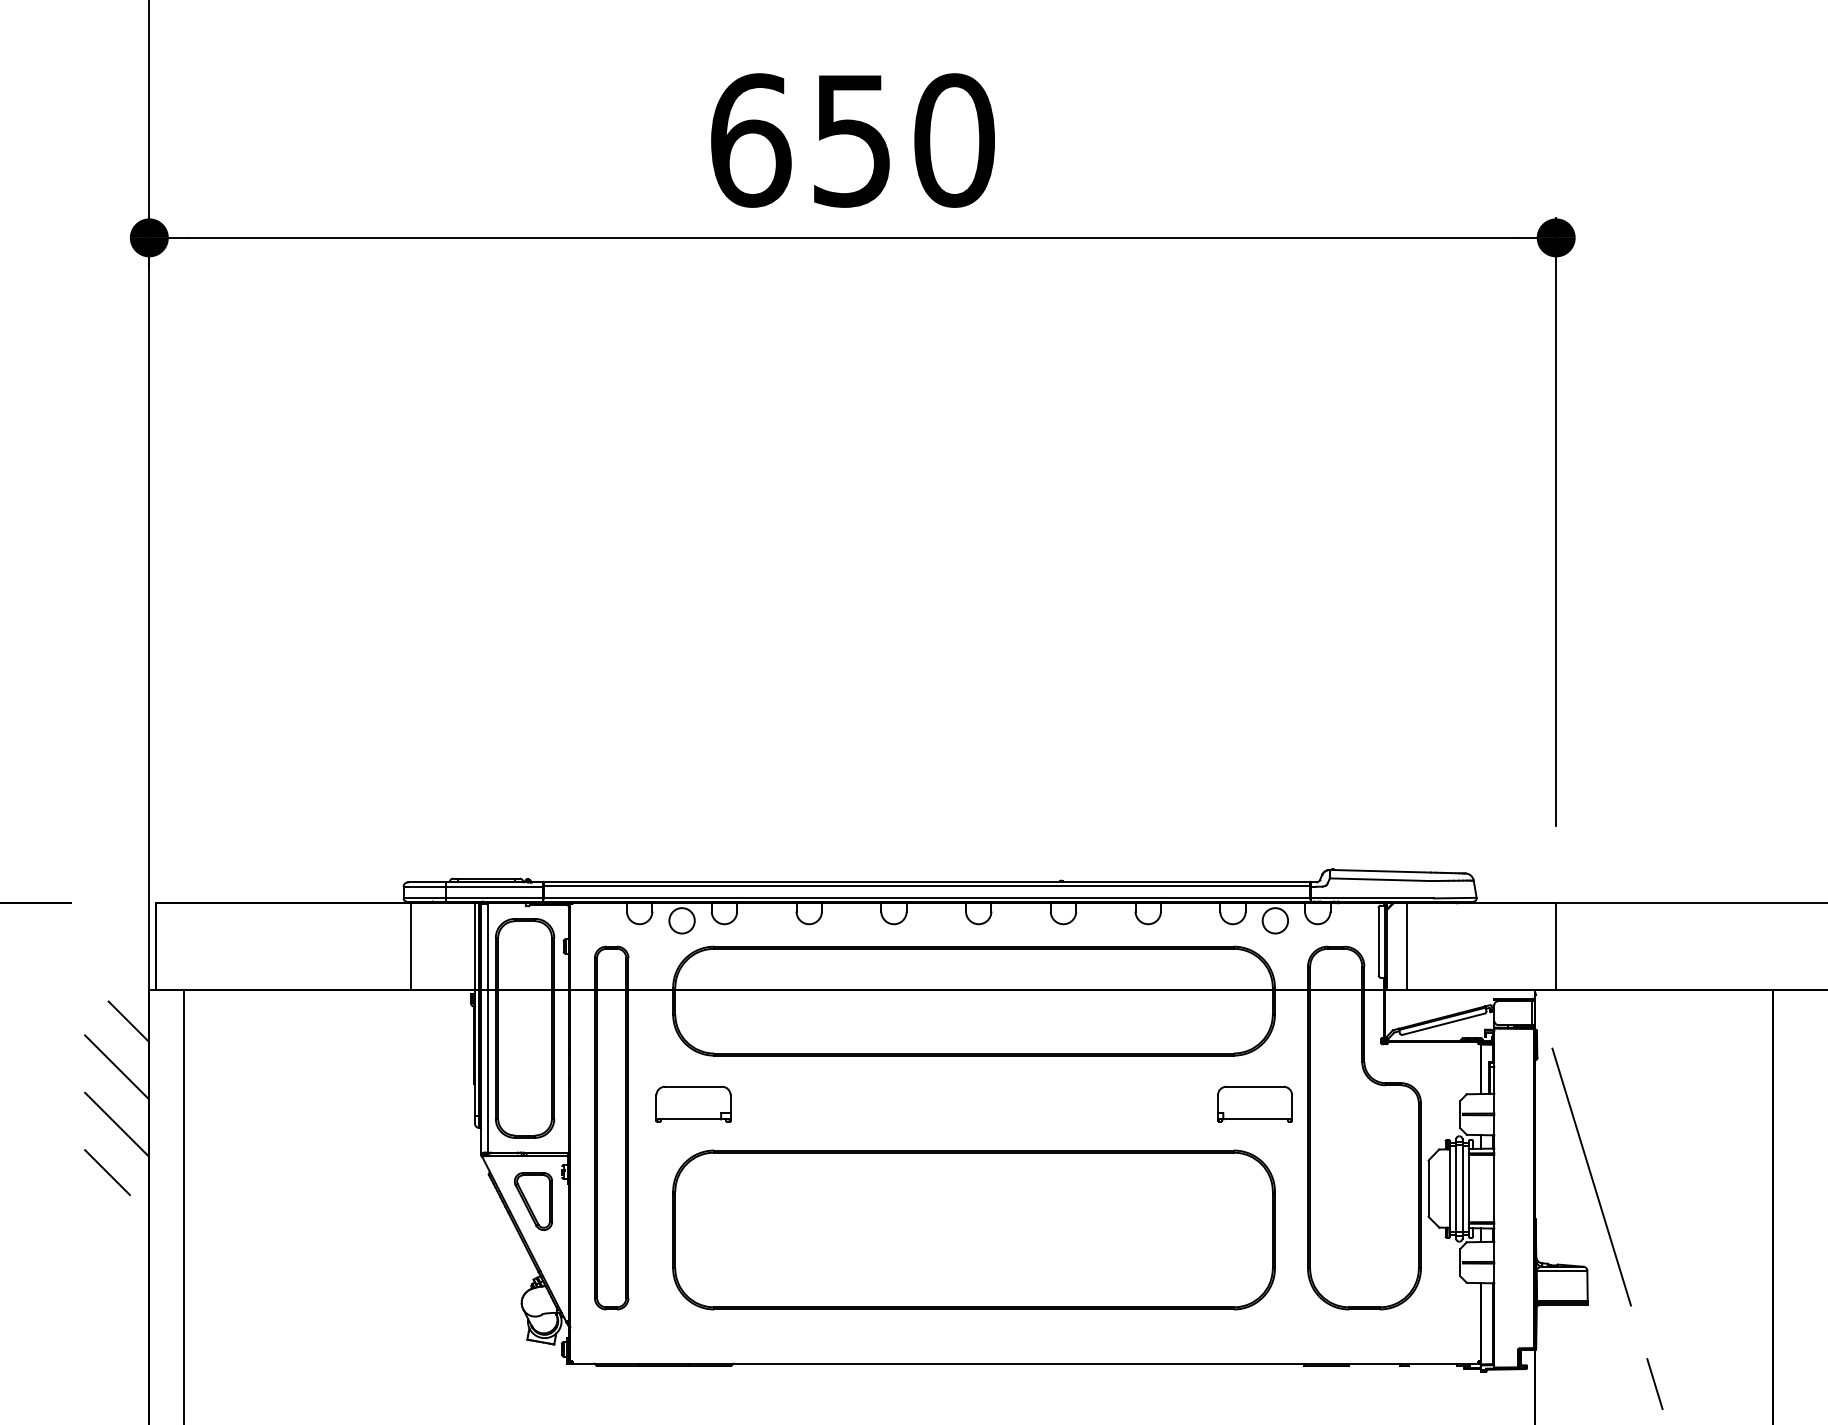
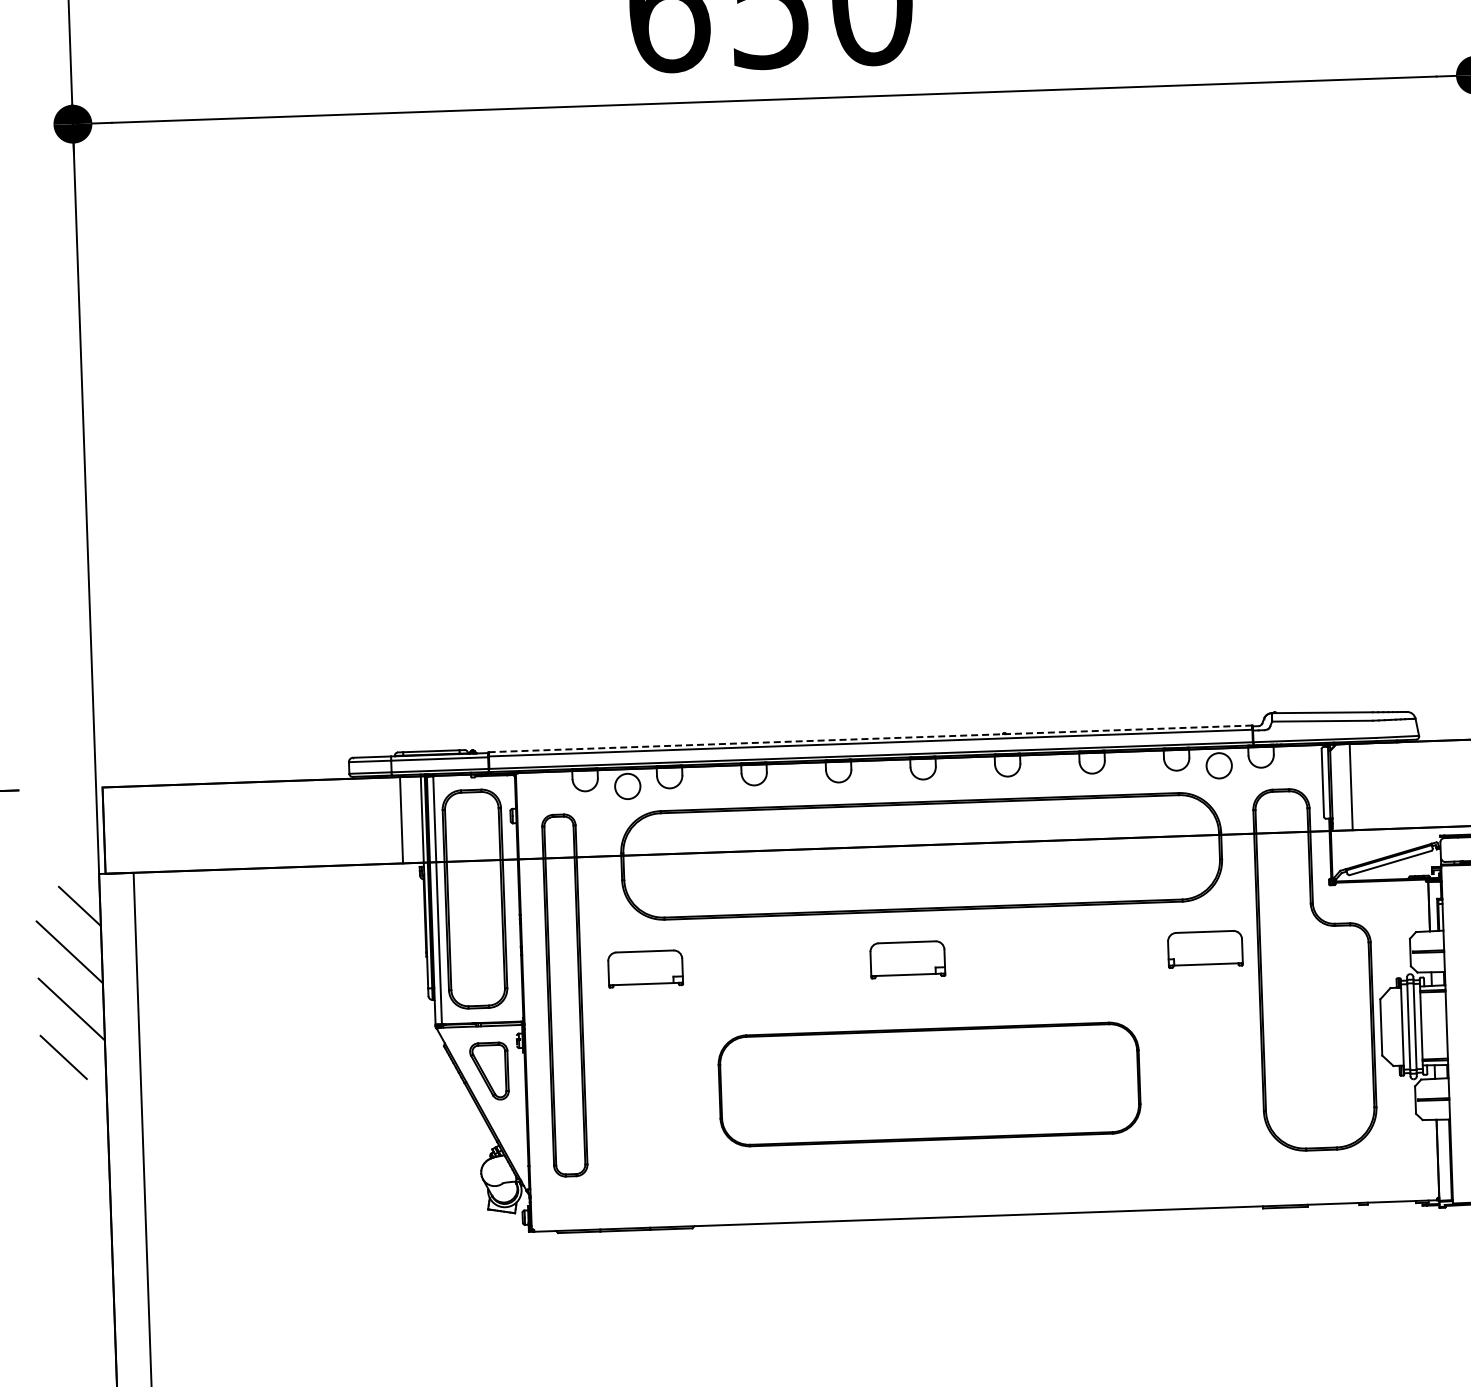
line: (926, 881) -> (870, 738), solid -> dashed
line: (411, 946) -> (401, 819), moved
part: (956, 1103) -> (907, 959), added
part: (973, 1229) -> (929, 1084), size x0.7

